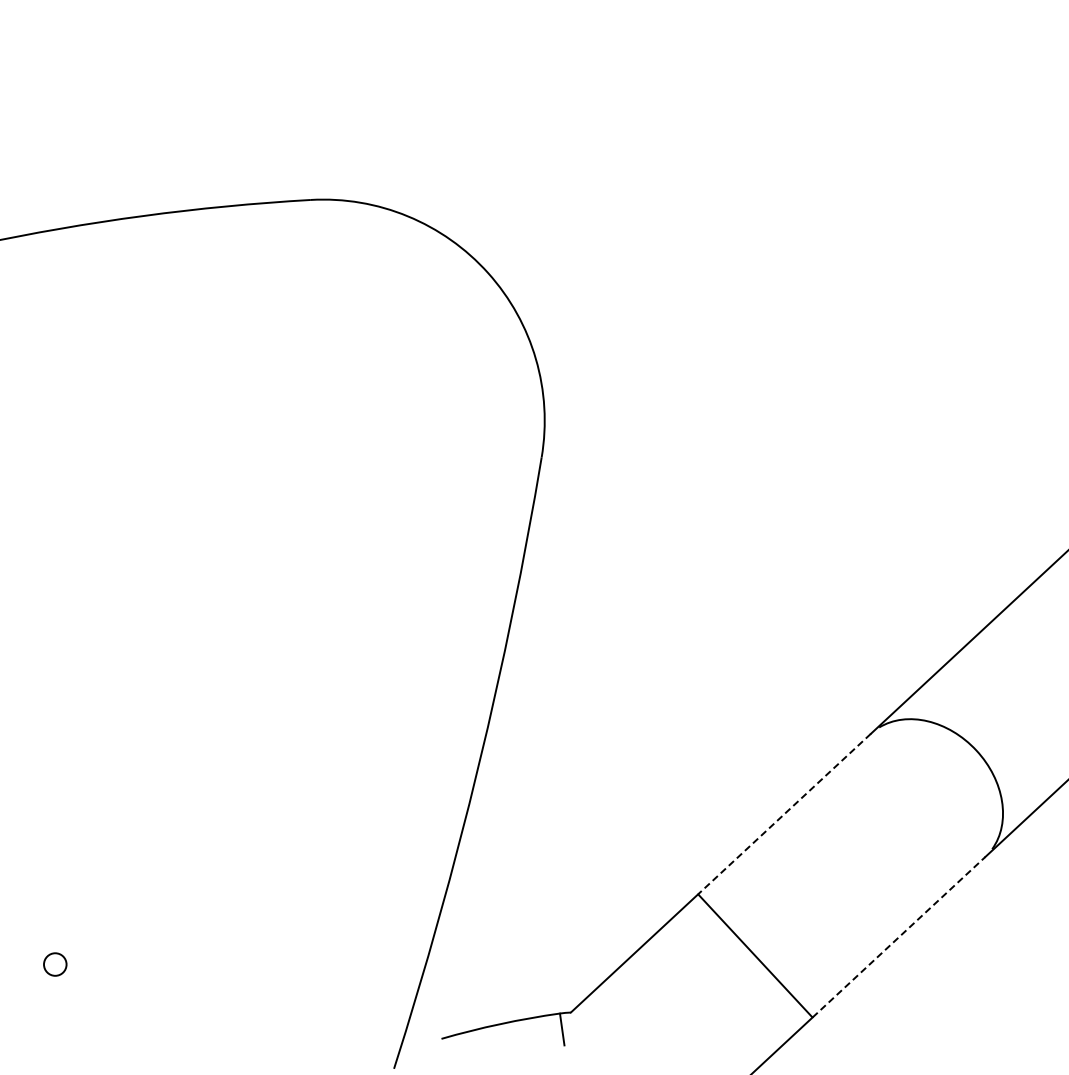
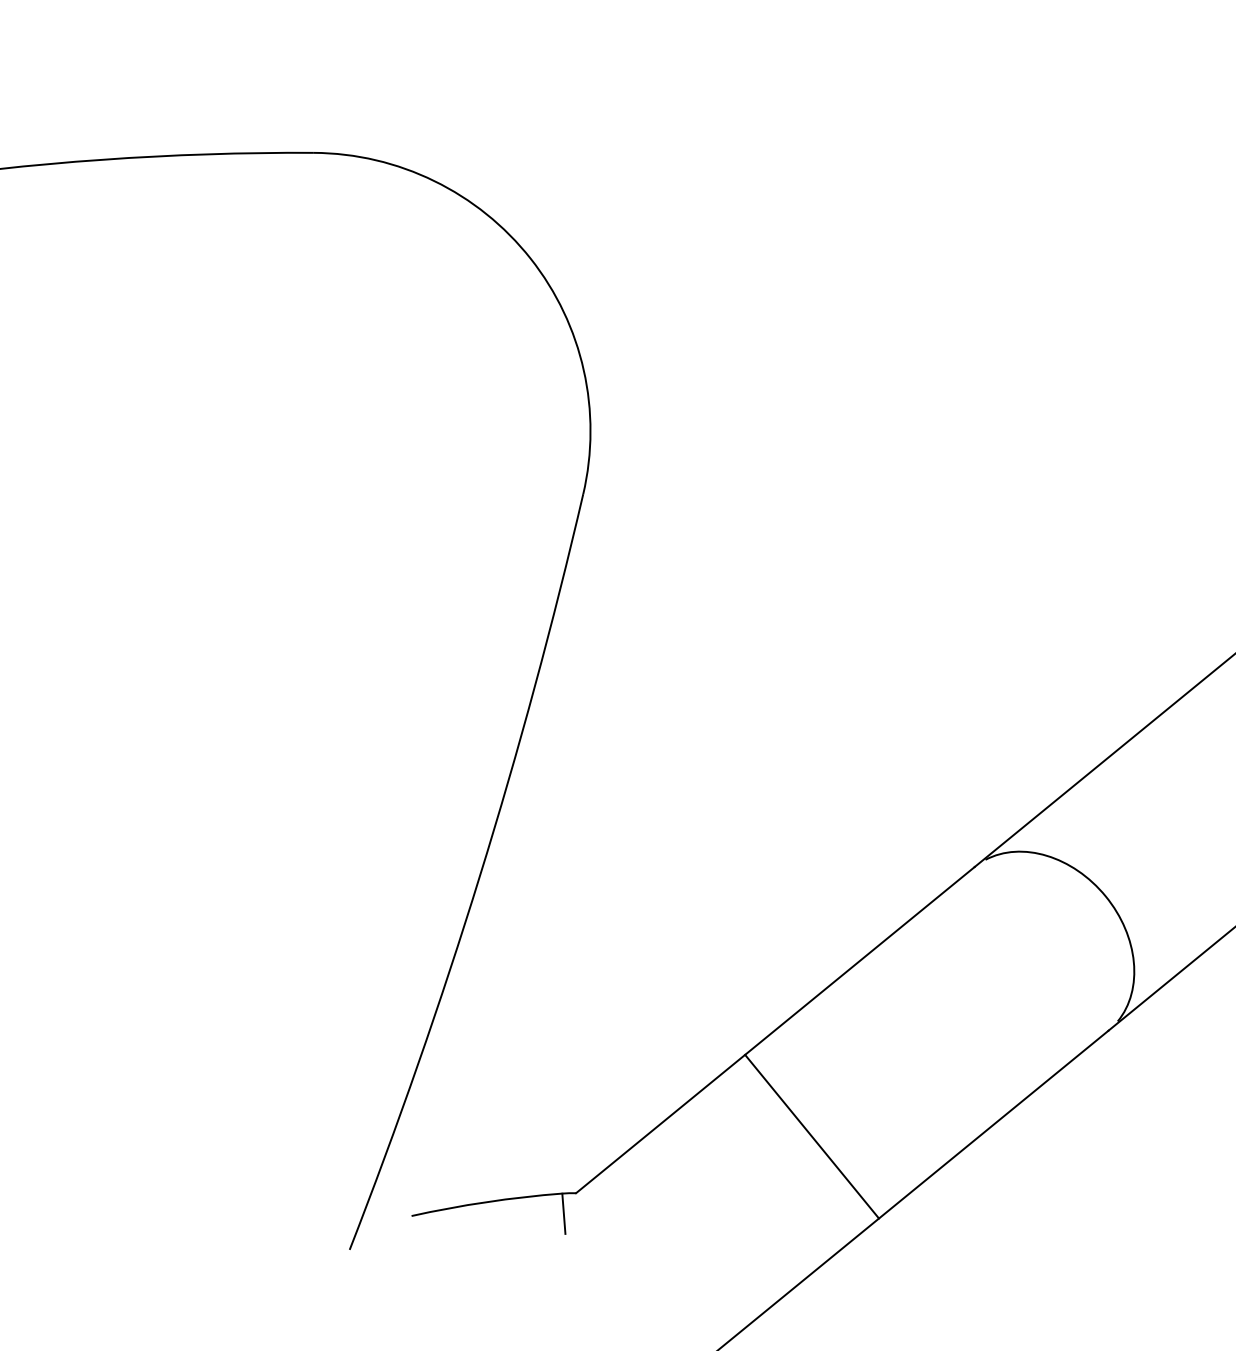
line: (784, 814) -> (859, 961), dashed -> solid
line: (898, 937) -> (993, 1124), dashed -> solid

